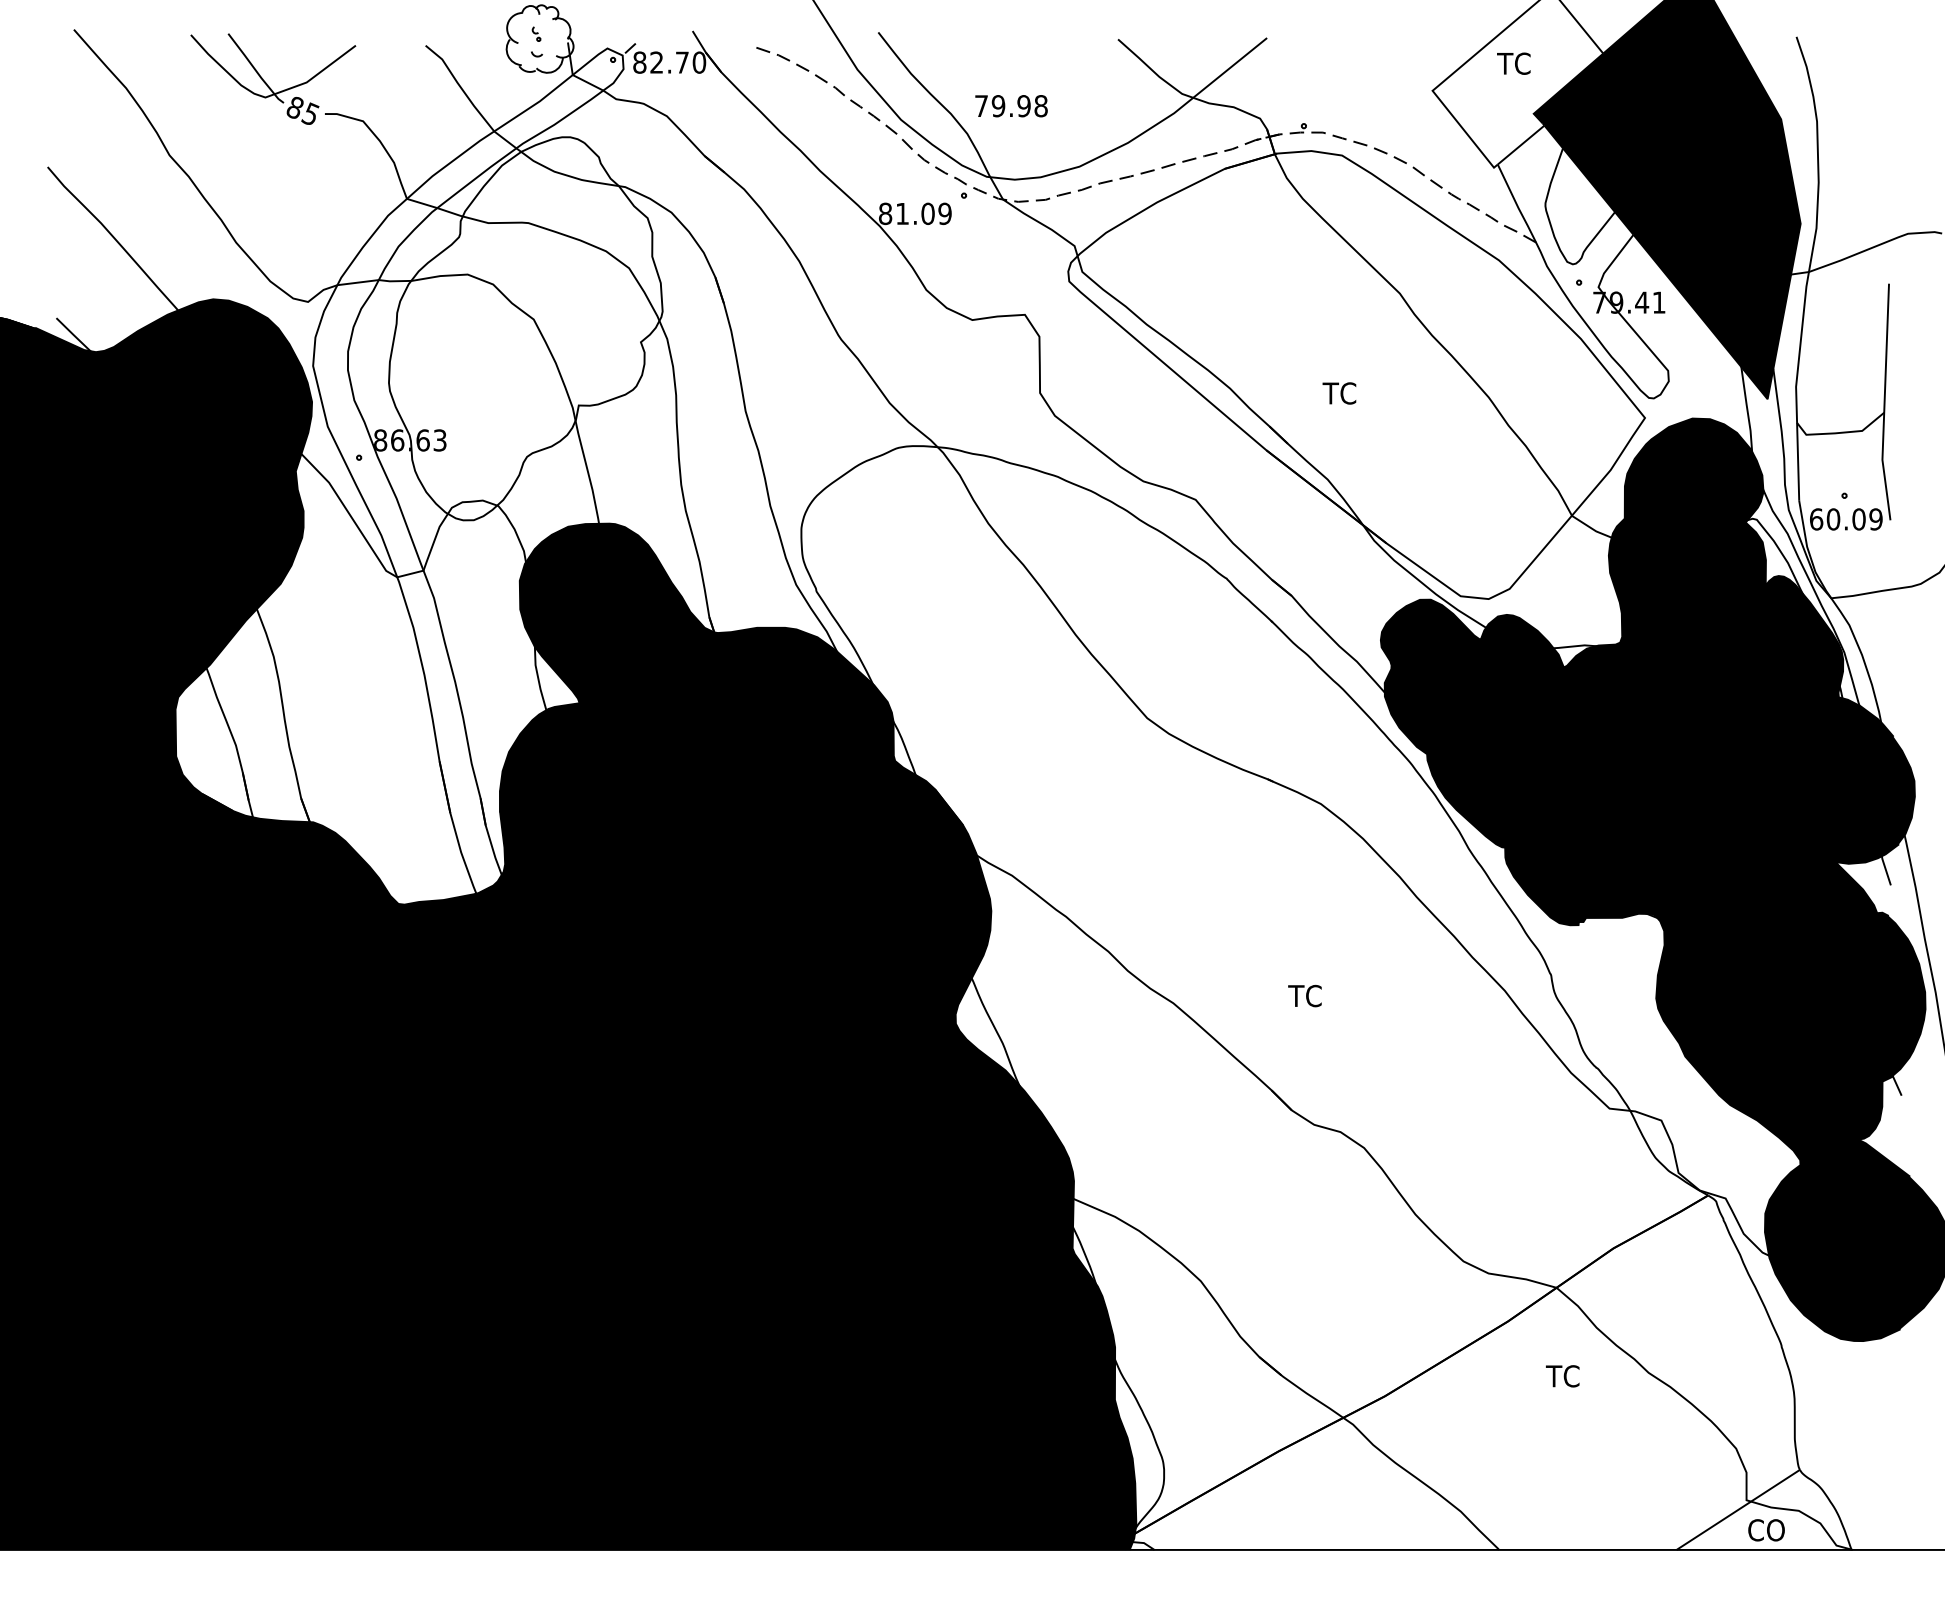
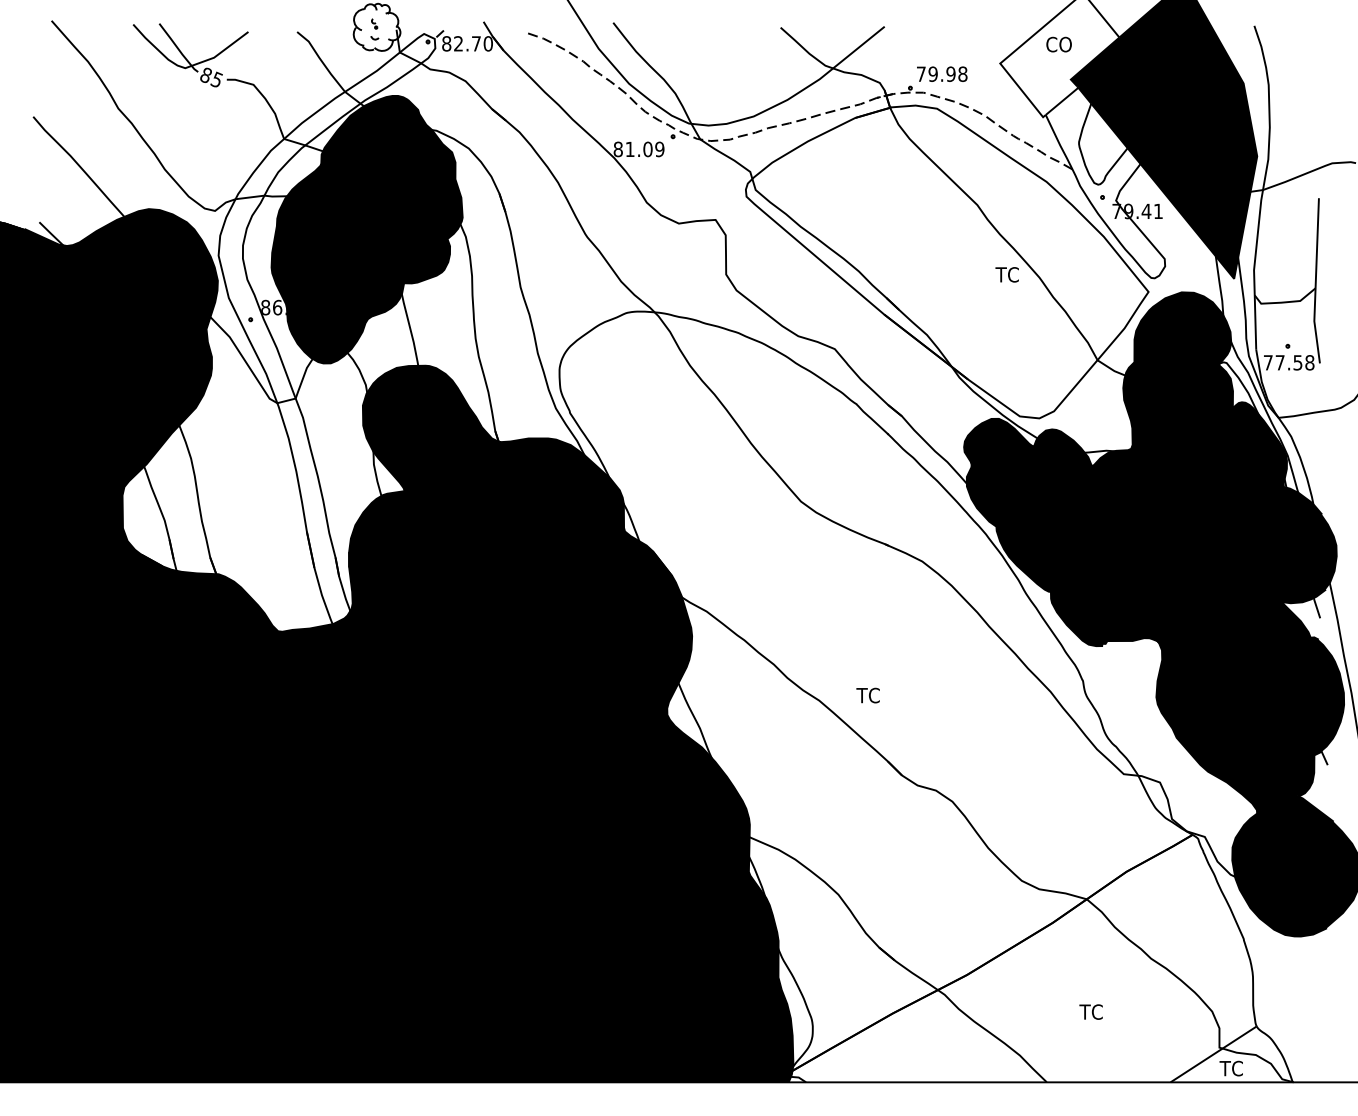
text: (1516, 63) -> (1058, 44), TC -> CO
text: (1011, 105) -> (942, 73), moved
fill: (524, 328) -> (366, 229), added
text: (1338, 392) -> (1006, 274), moved
text: (1845, 519) -> (1288, 362), 60.09 -> 77.58
text: (1304, 995) -> (867, 695), moved
text: (1561, 1375) -> (1090, 1011), moved
text: (1765, 1530) -> (1232, 1068), CO -> TC

